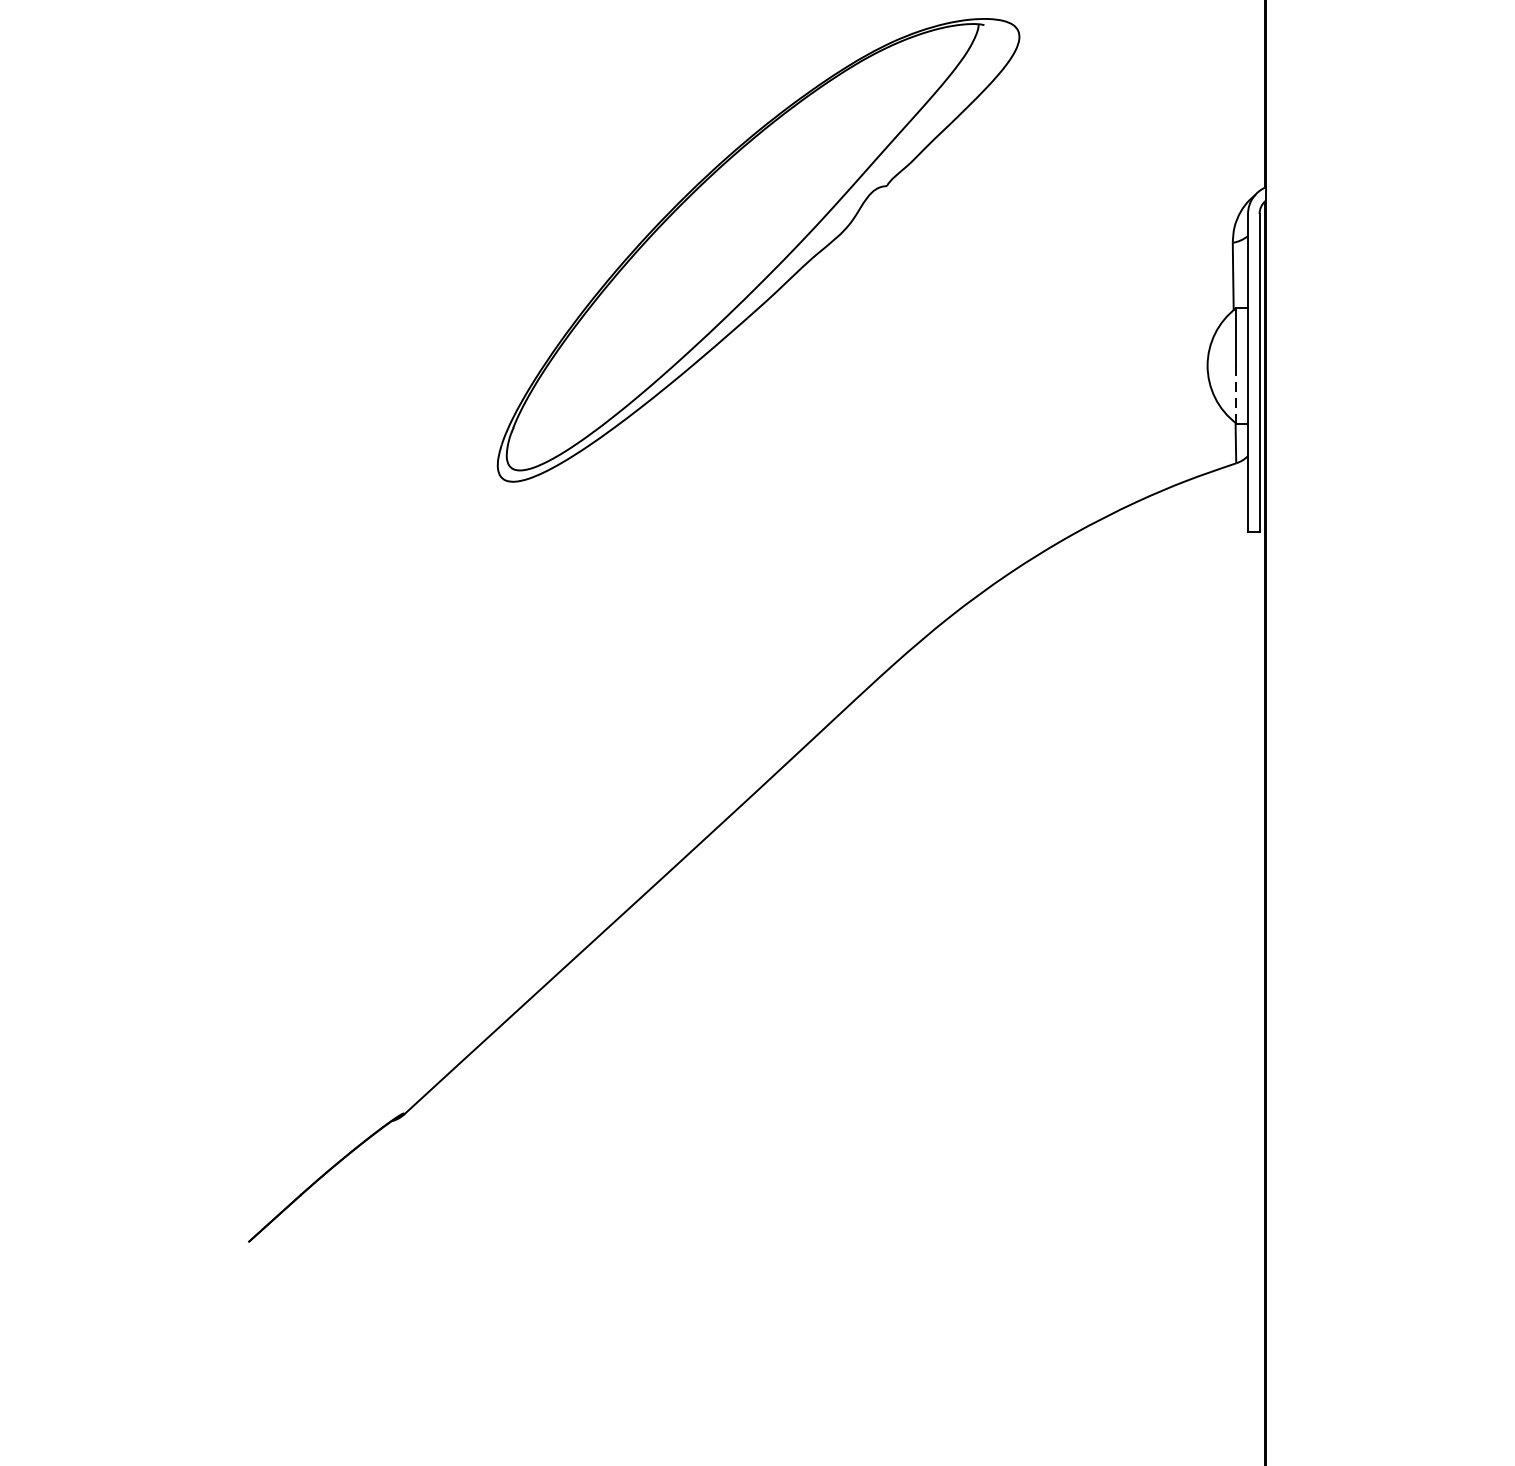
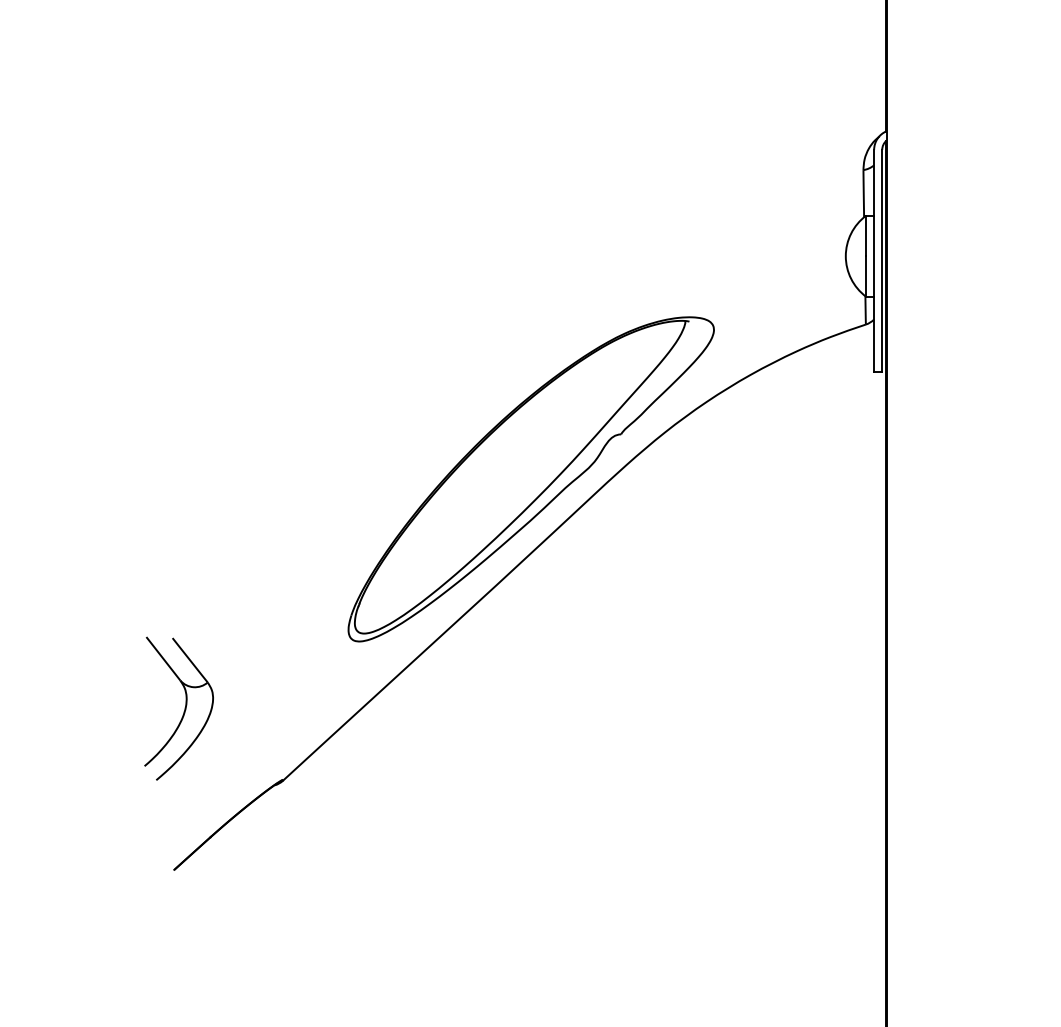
part: (757, 250) -> (530, 479), moved
line: (1237, 393) -> (866, 275), dashed -> solid
part: (255, 1011) -> (178, 708), added

